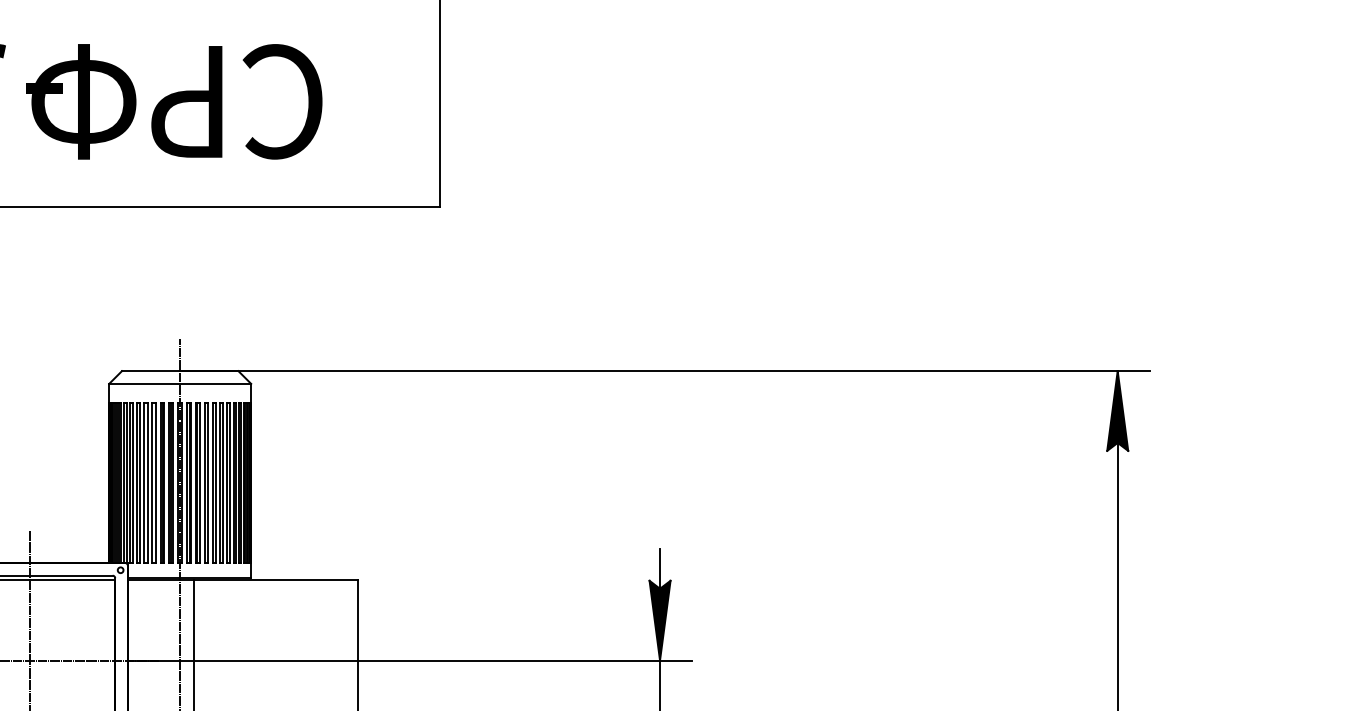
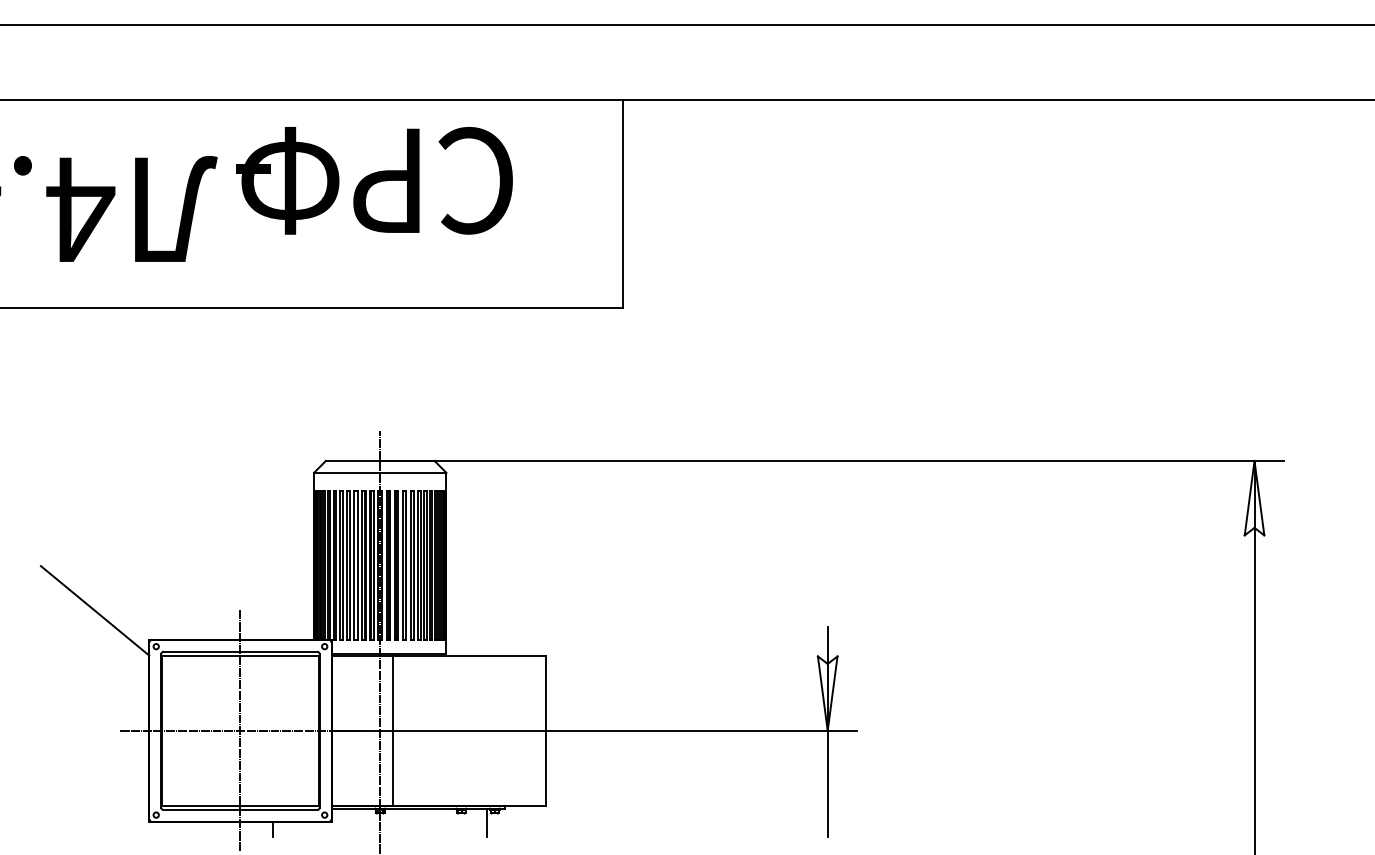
text: (174, 101) -> (374, 180), moved
fill: (1117, 410) -> (1254, 497), removed
fill: (659, 620) -> (827, 693), removed

